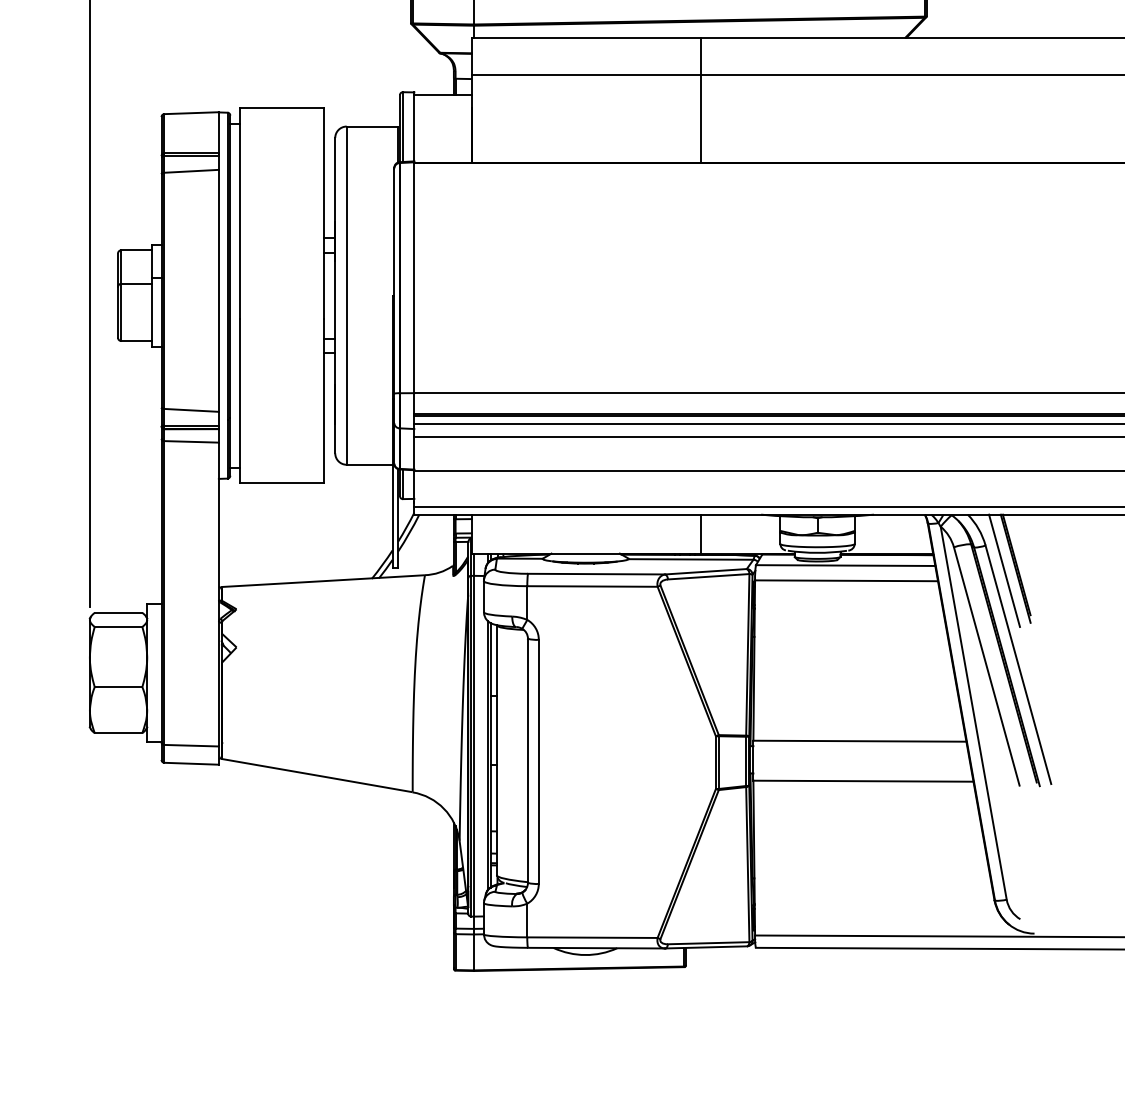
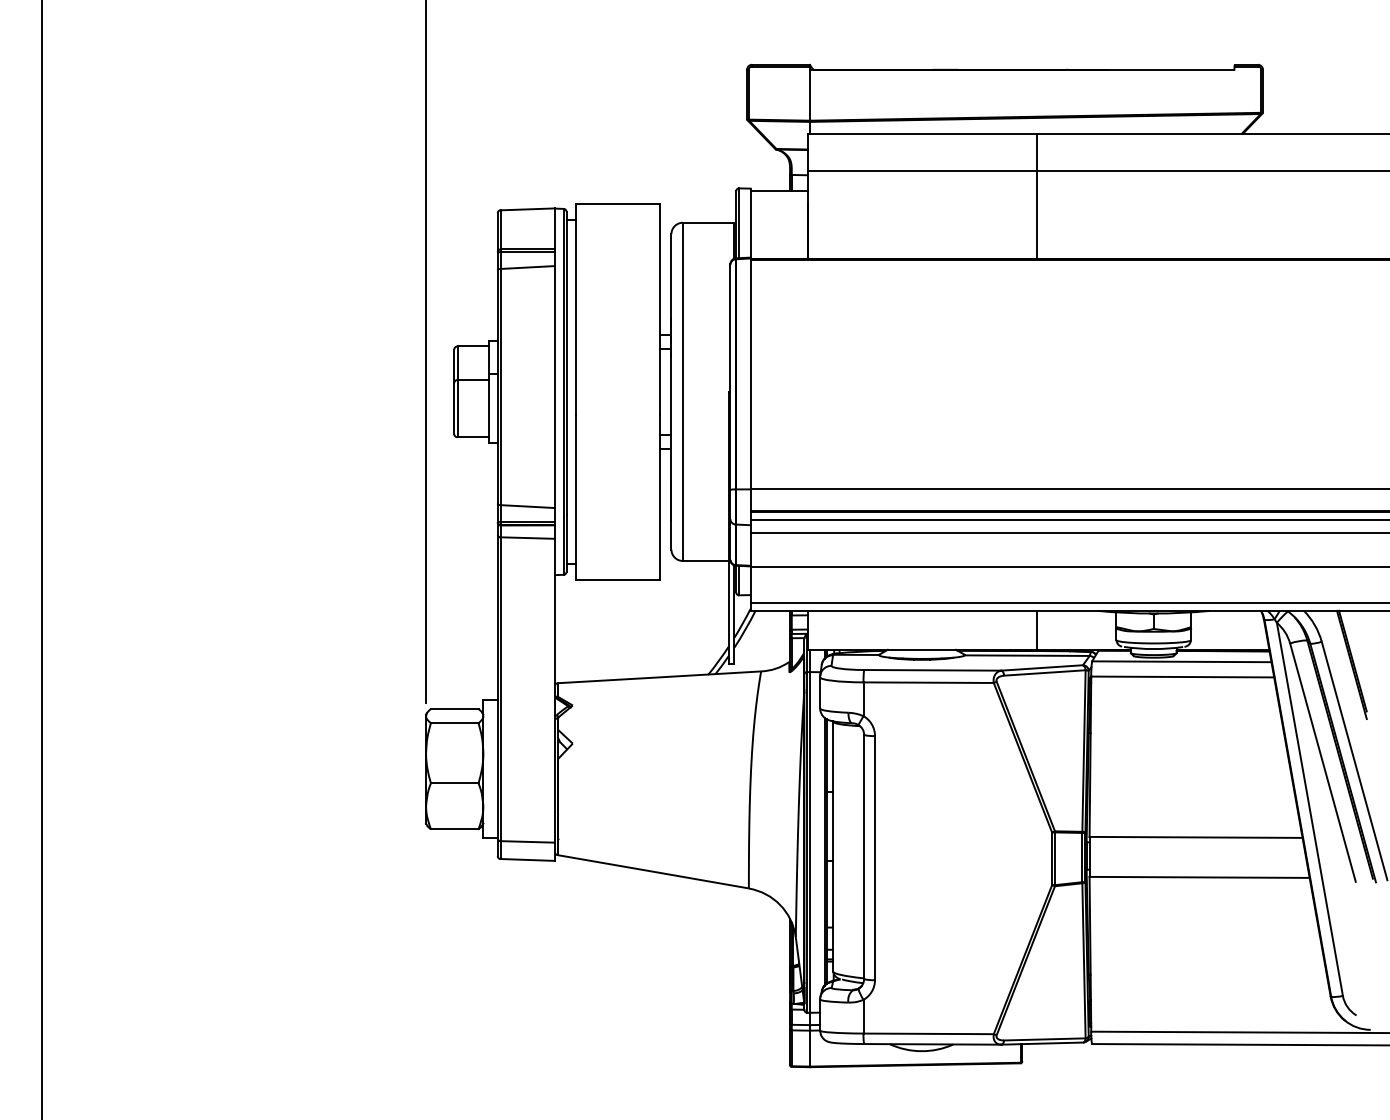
line: (1004, 570) -> (1340, 666), removed

